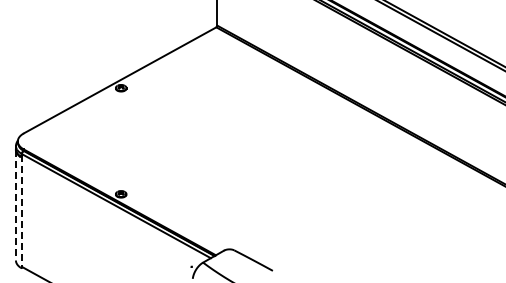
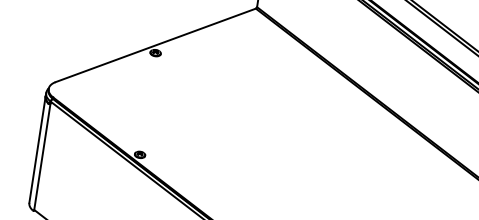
line: (15, 205) -> (37, 150), dashed -> solid
line: (21, 211) -> (41, 156), dashed -> solid

